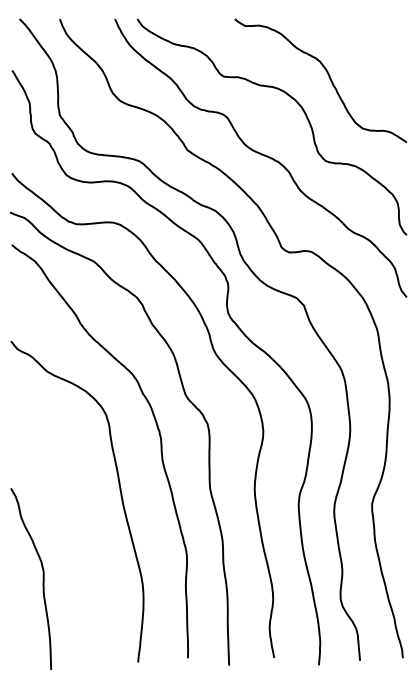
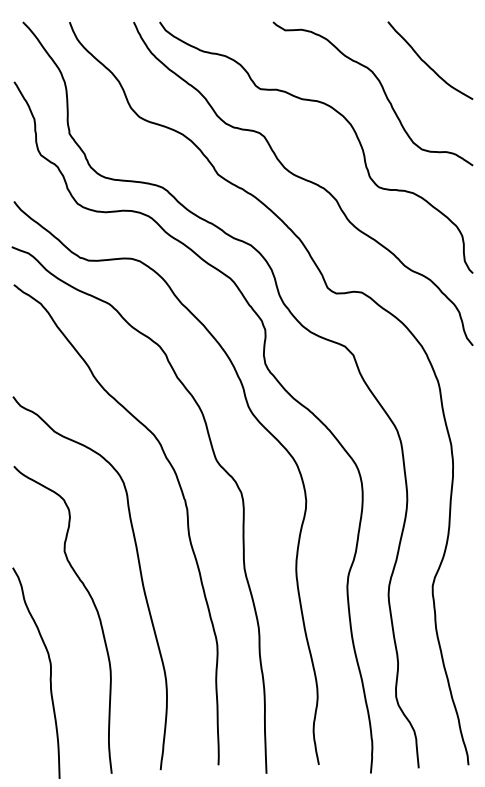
curve: (367, 54) -> (427, 63), added
curve: (80, 521) -> (93, 606), added

